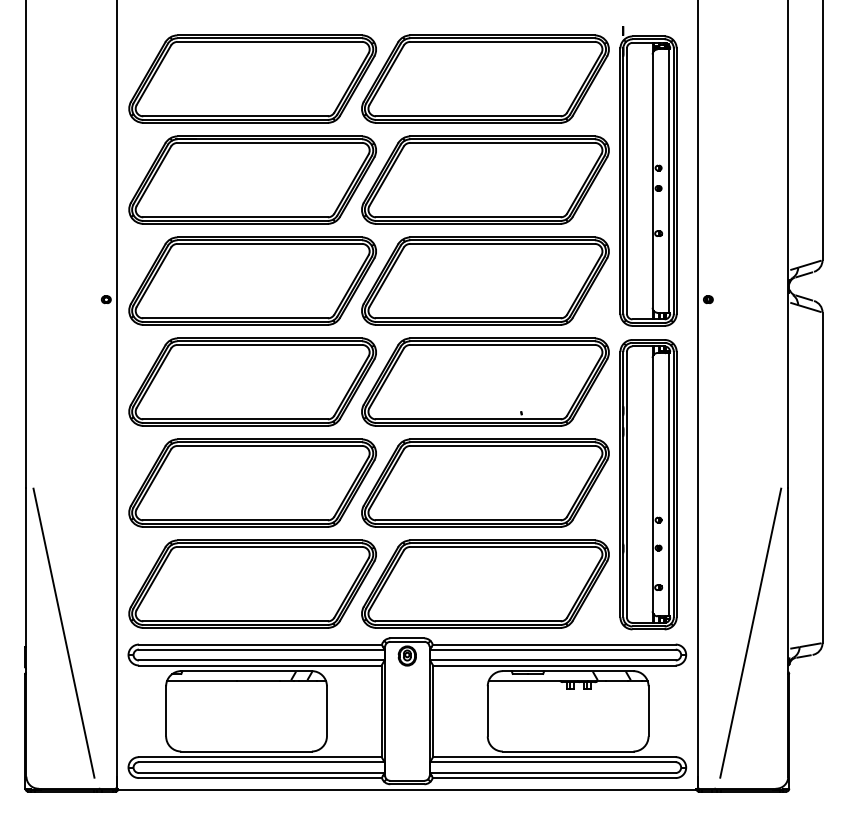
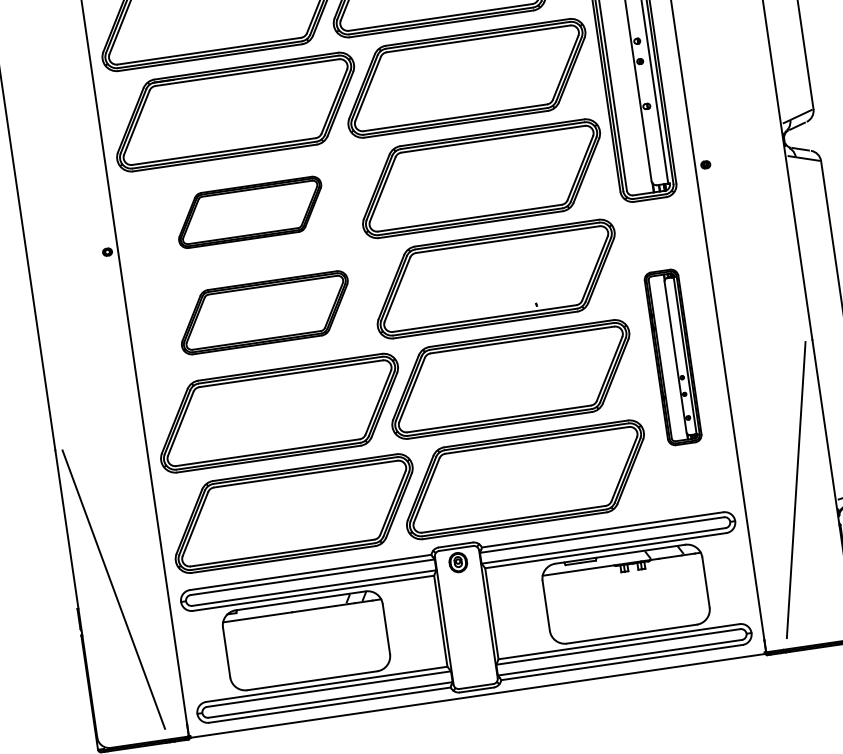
part: (252, 280) -> (249, 211), size x0.6
part: (252, 381) -> (264, 312), size x0.7
part: (648, 484) -> (673, 357), size x0.6

